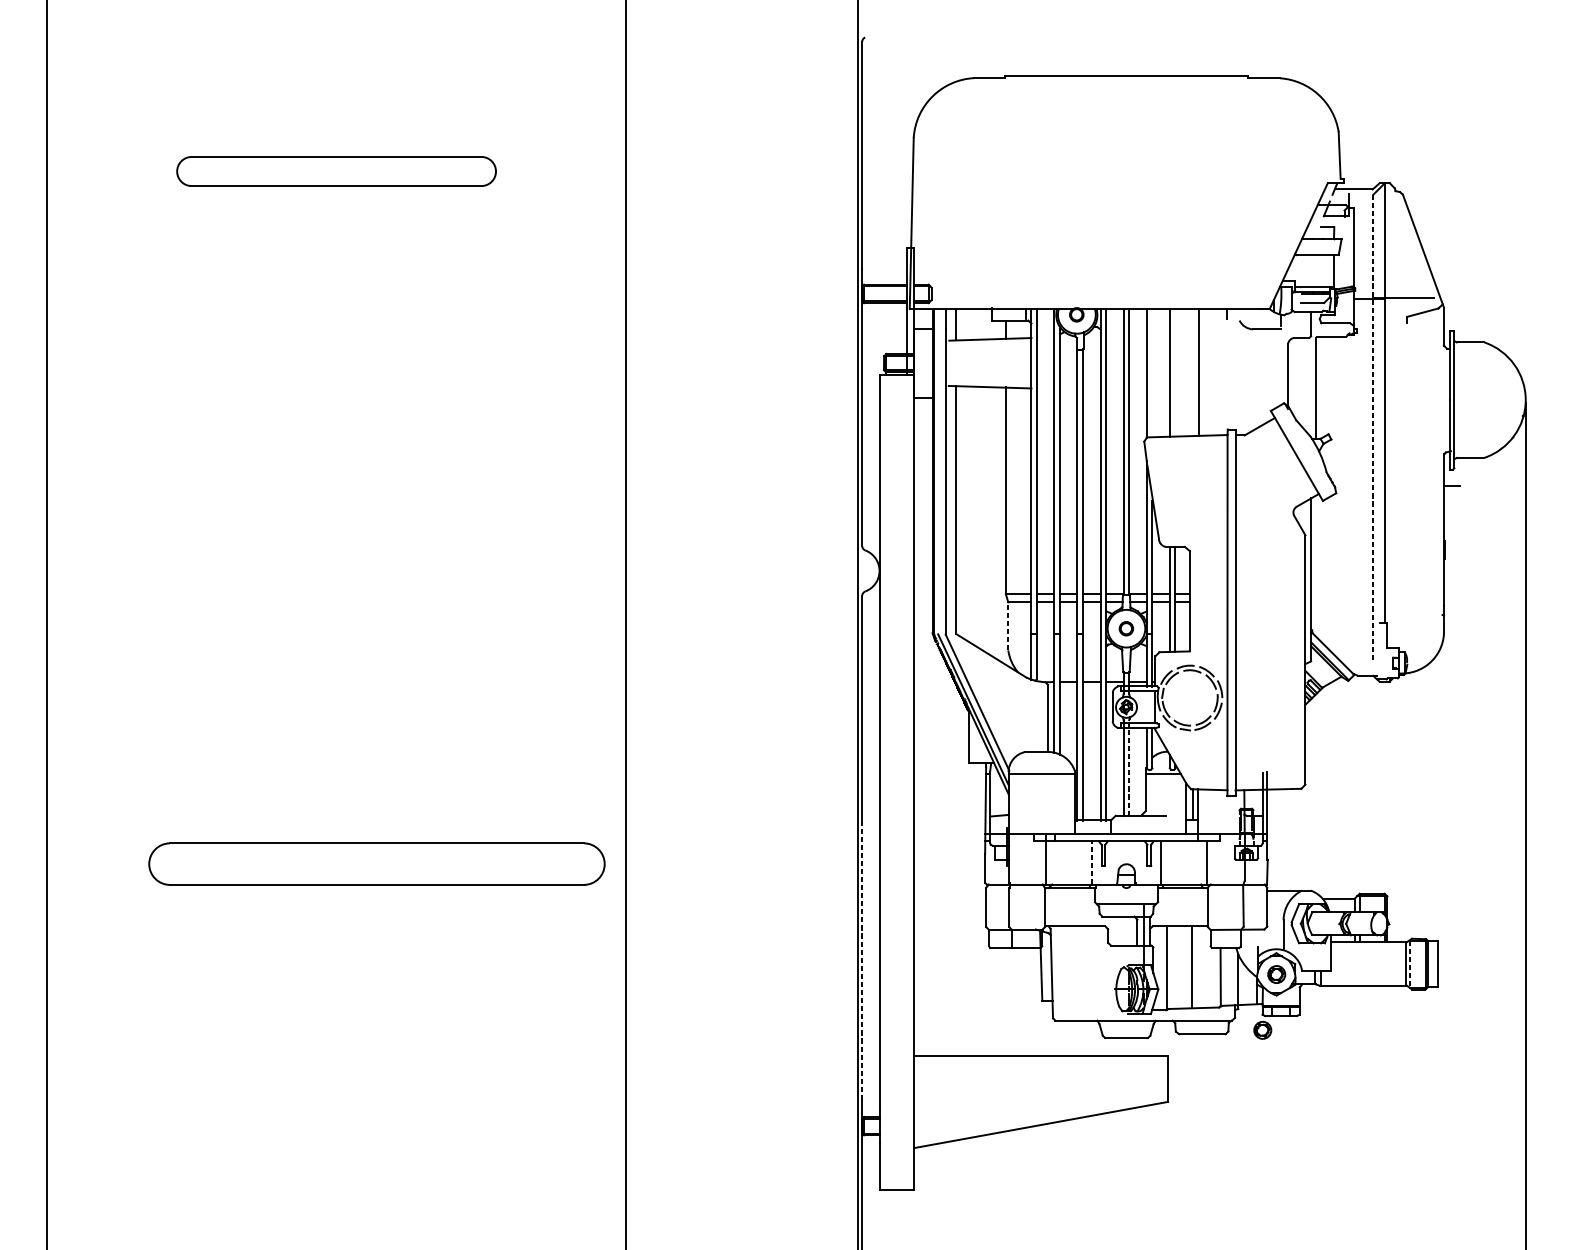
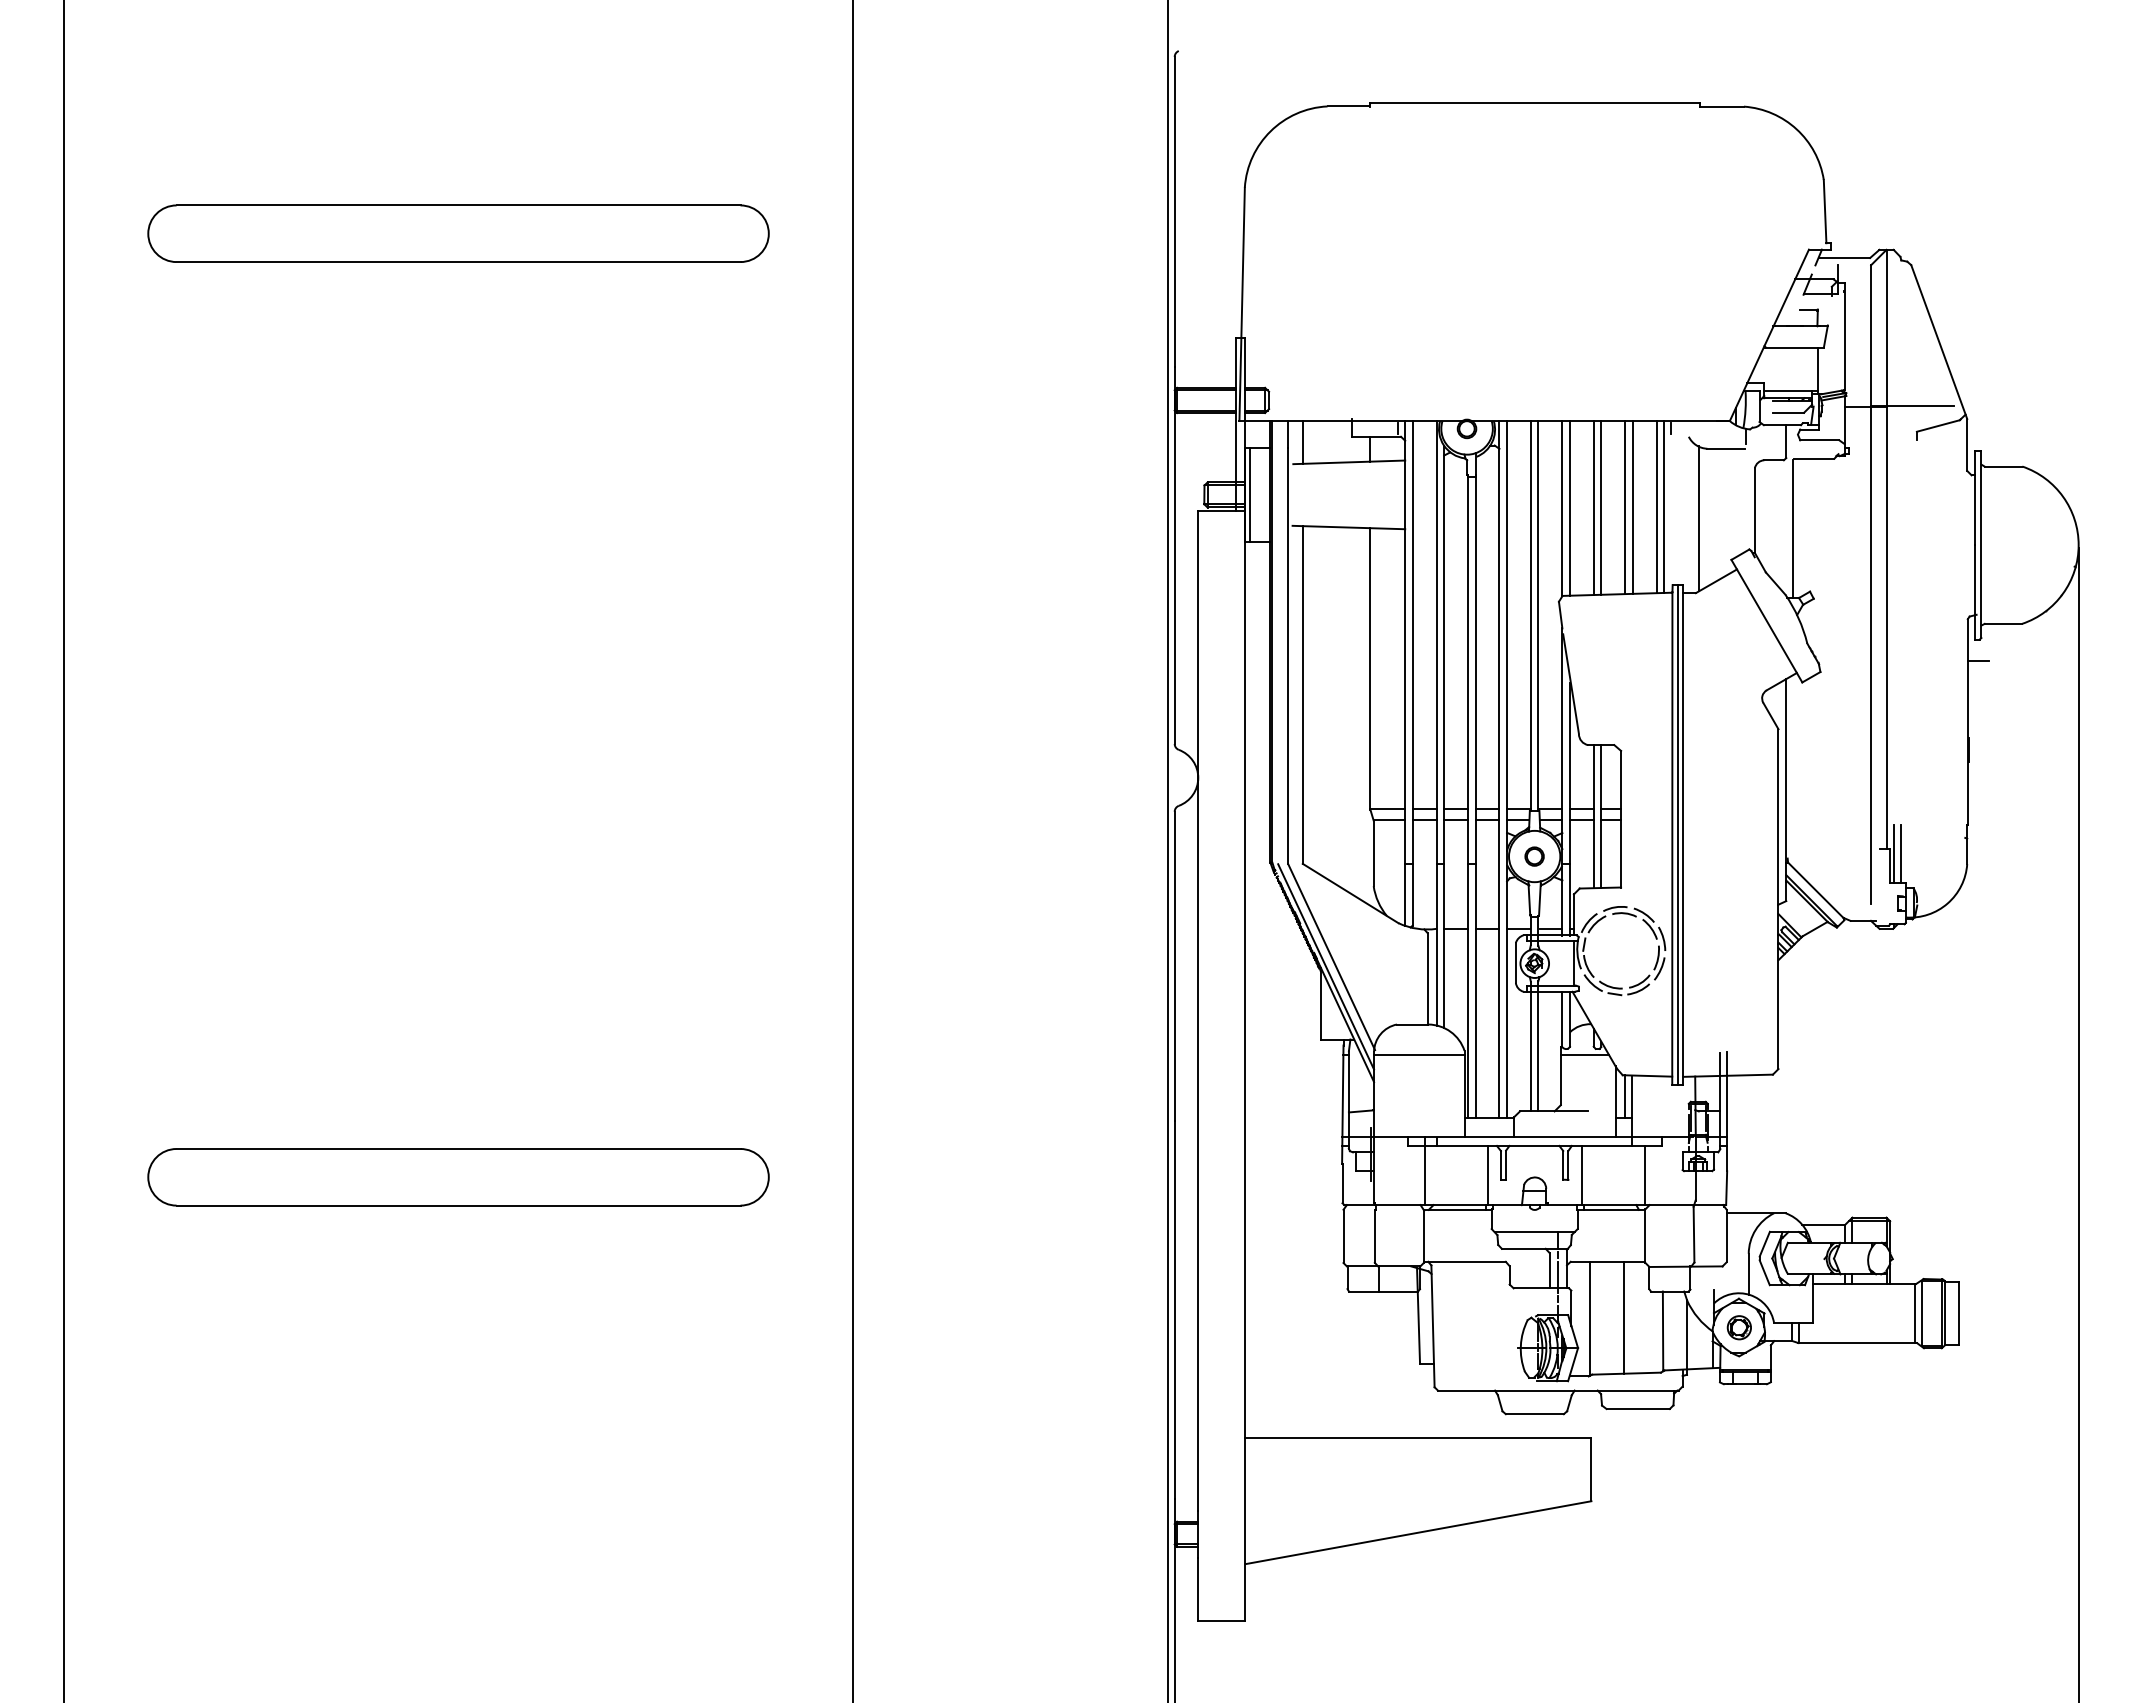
part: (336, 171) -> (458, 233), size x1.43
line: (917, 362) -> (1250, 494), added
line: (1215, 371) -> (1656, 506), added
line: (1221, 371) -> (1664, 506), added
line: (1152, 372) -> (1569, 507), added
line: (1175, 372) -> (1601, 507), added
line: (1193, 372) -> (1625, 507), added
line: (1247, 380) -> (1699, 518), added
line: (1373, 429) -> (1871, 584), dashed -> solid
line: (1231, 612) -> (1677, 834), added
line: (1008, 626) -> (1373, 853), dashed -> solid
line: (1389, 626) -> (1893, 853), added
line: (1394, 627) -> (1900, 854), added
line: (1129, 767) -> (1538, 1045), dashed -> solid
line: (1091, 862) -> (1487, 1175), dashed -> solid
part: (376, 864) -> (458, 1177), moved
line: (862, 961) -> (1174, 1310), dashed -> solid
line: (1410, 964) -> (1921, 1314), dashed -> solid
part: (1262, 1030) -> (1719, 1403), removed

